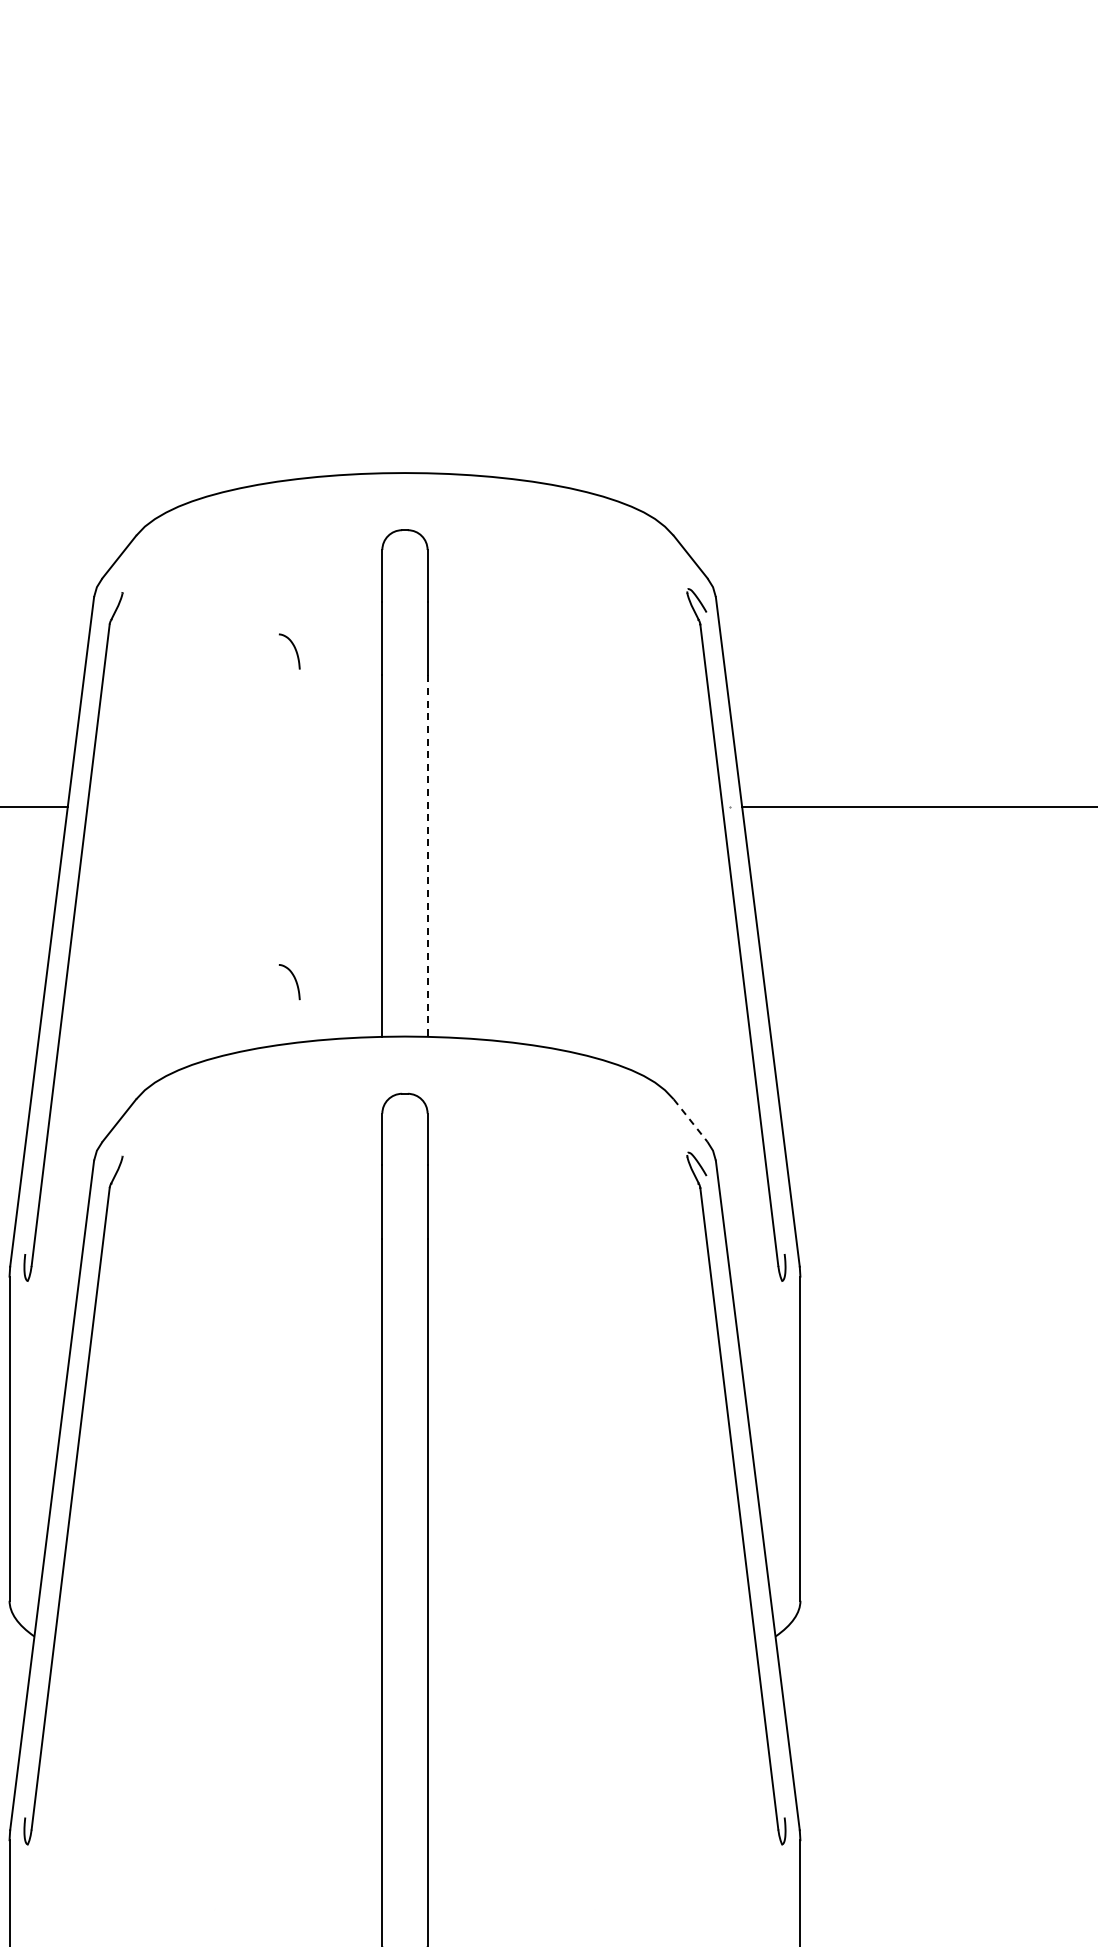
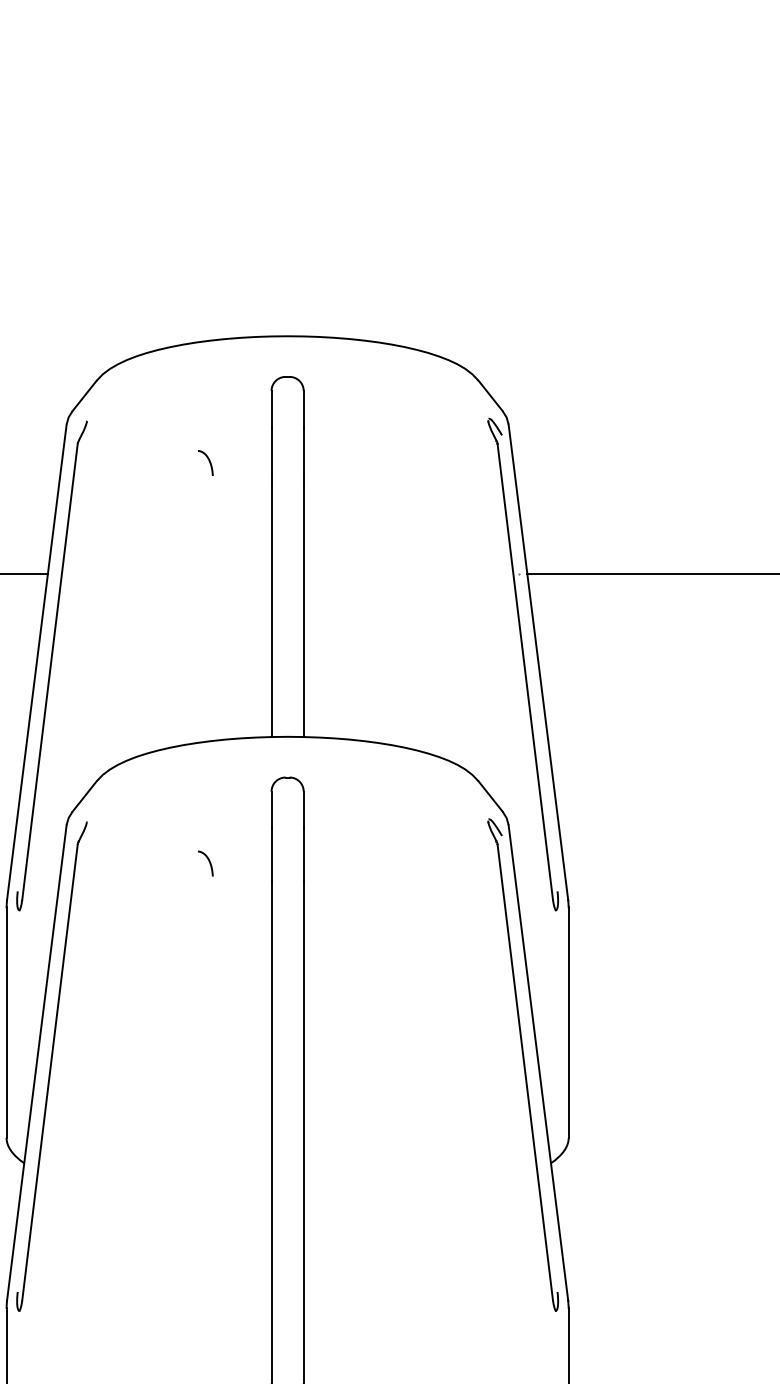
line: (427, 856) -> (303, 608), dashed -> solid
curve: (294, 979) -> (209, 861), moved
line: (690, 1121) -> (490, 797), dashed -> solid

